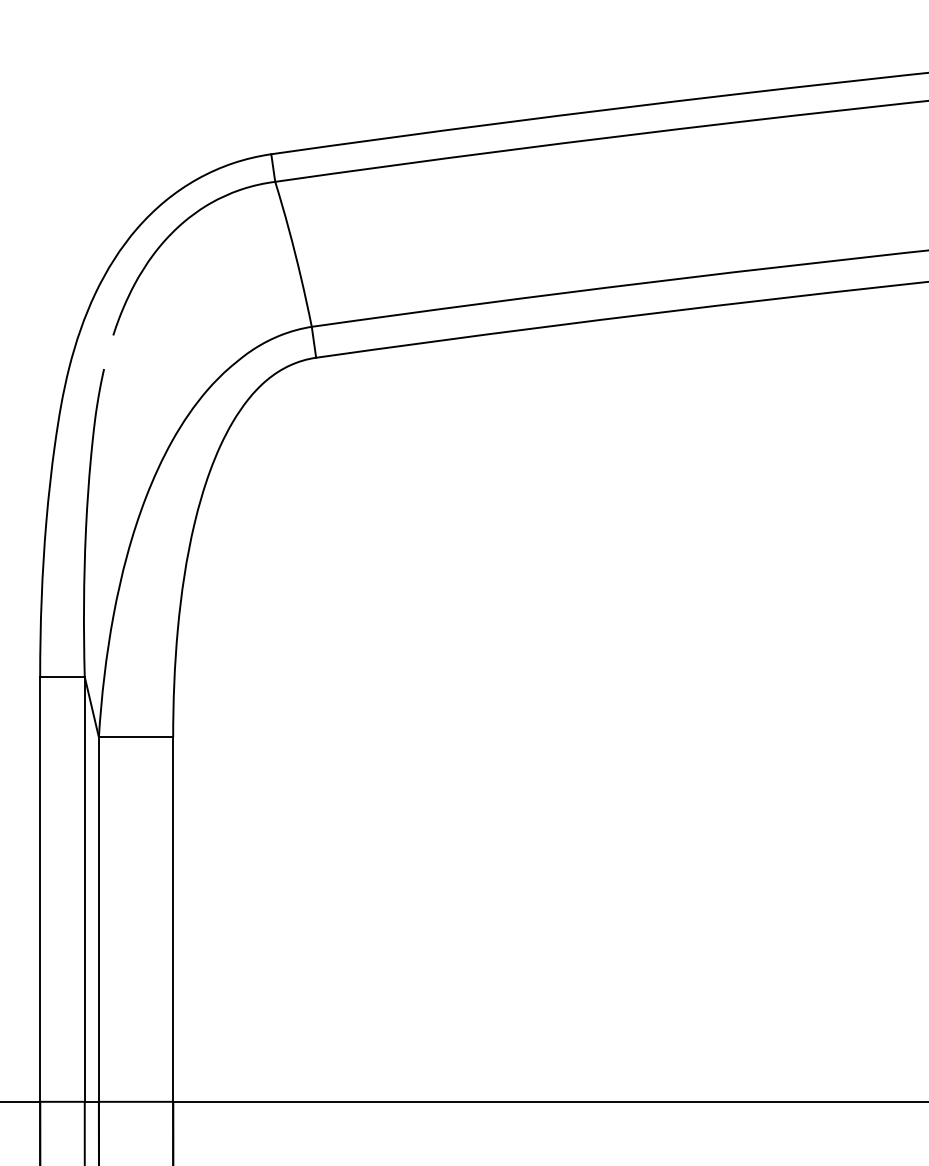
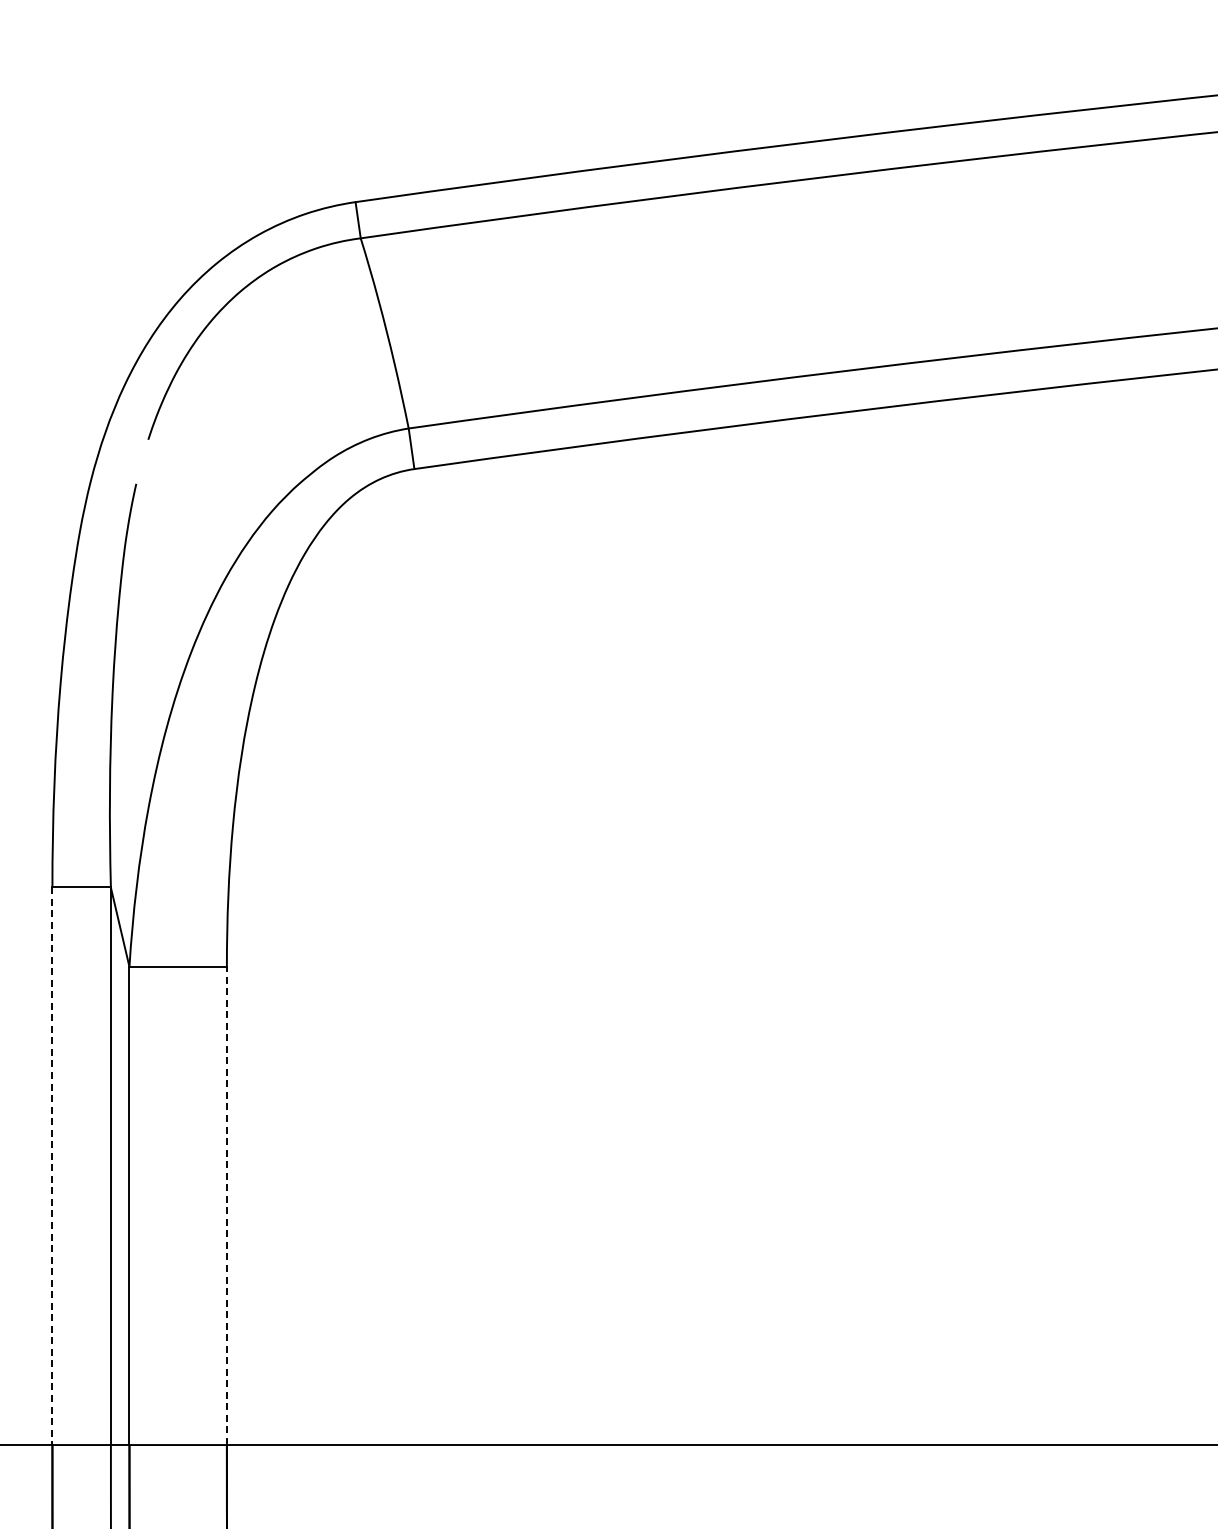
line: (40, 889) -> (52, 1166), solid -> dashed
line: (172, 919) -> (226, 1205), solid -> dashed

